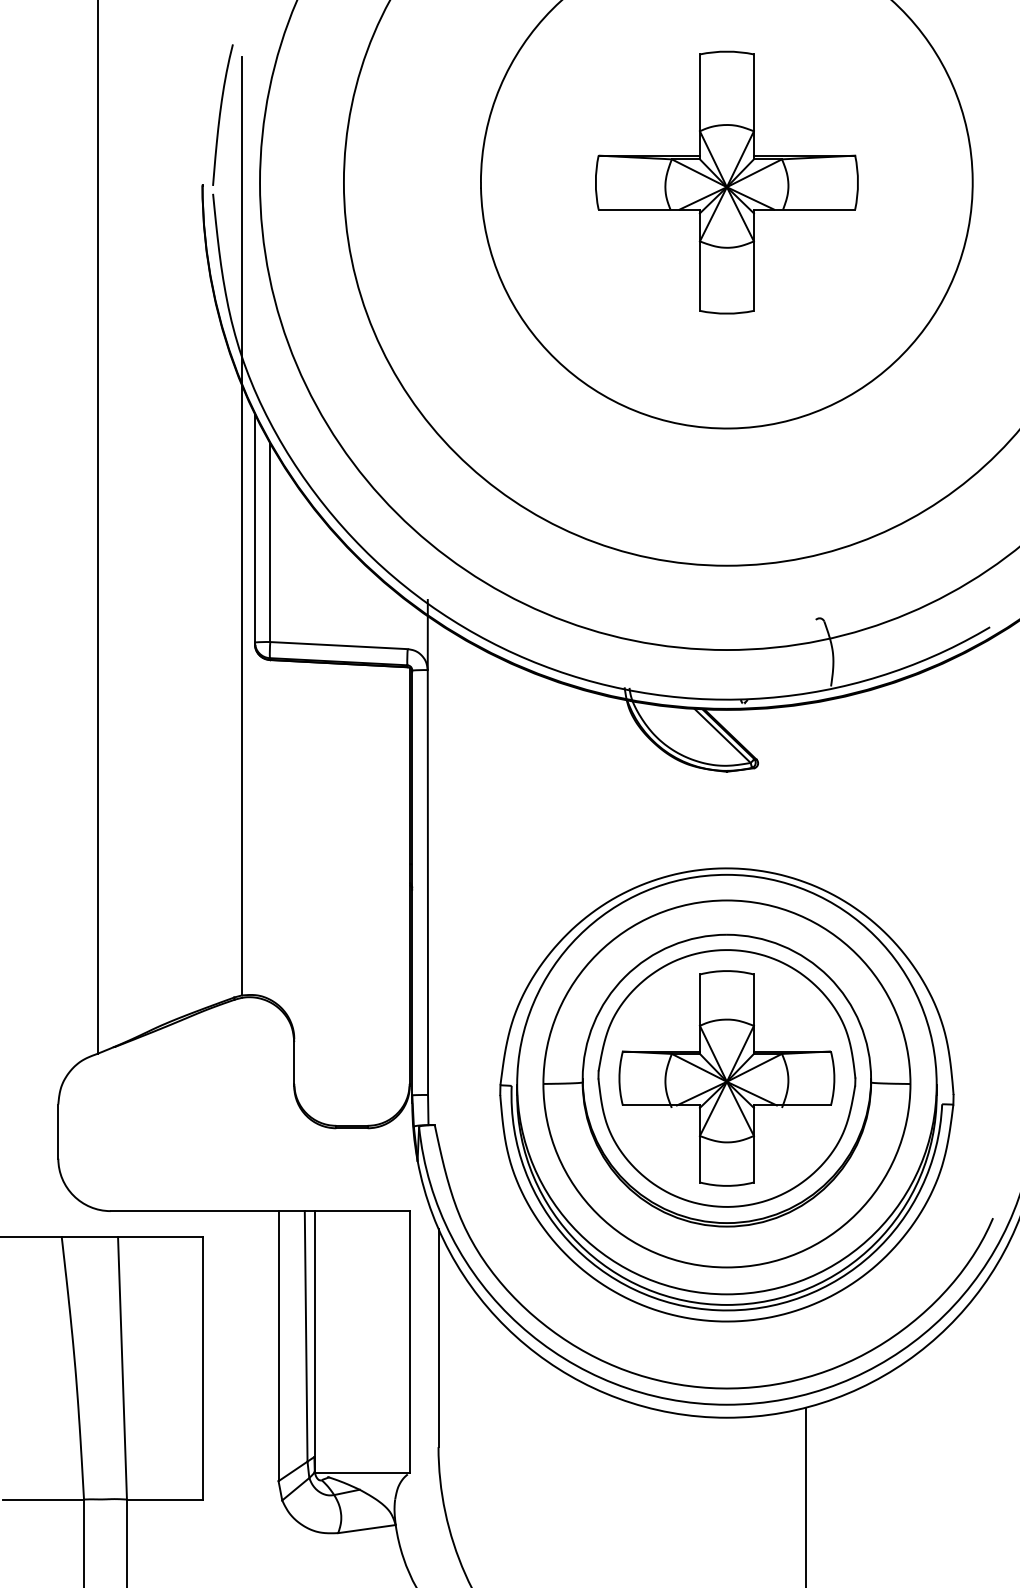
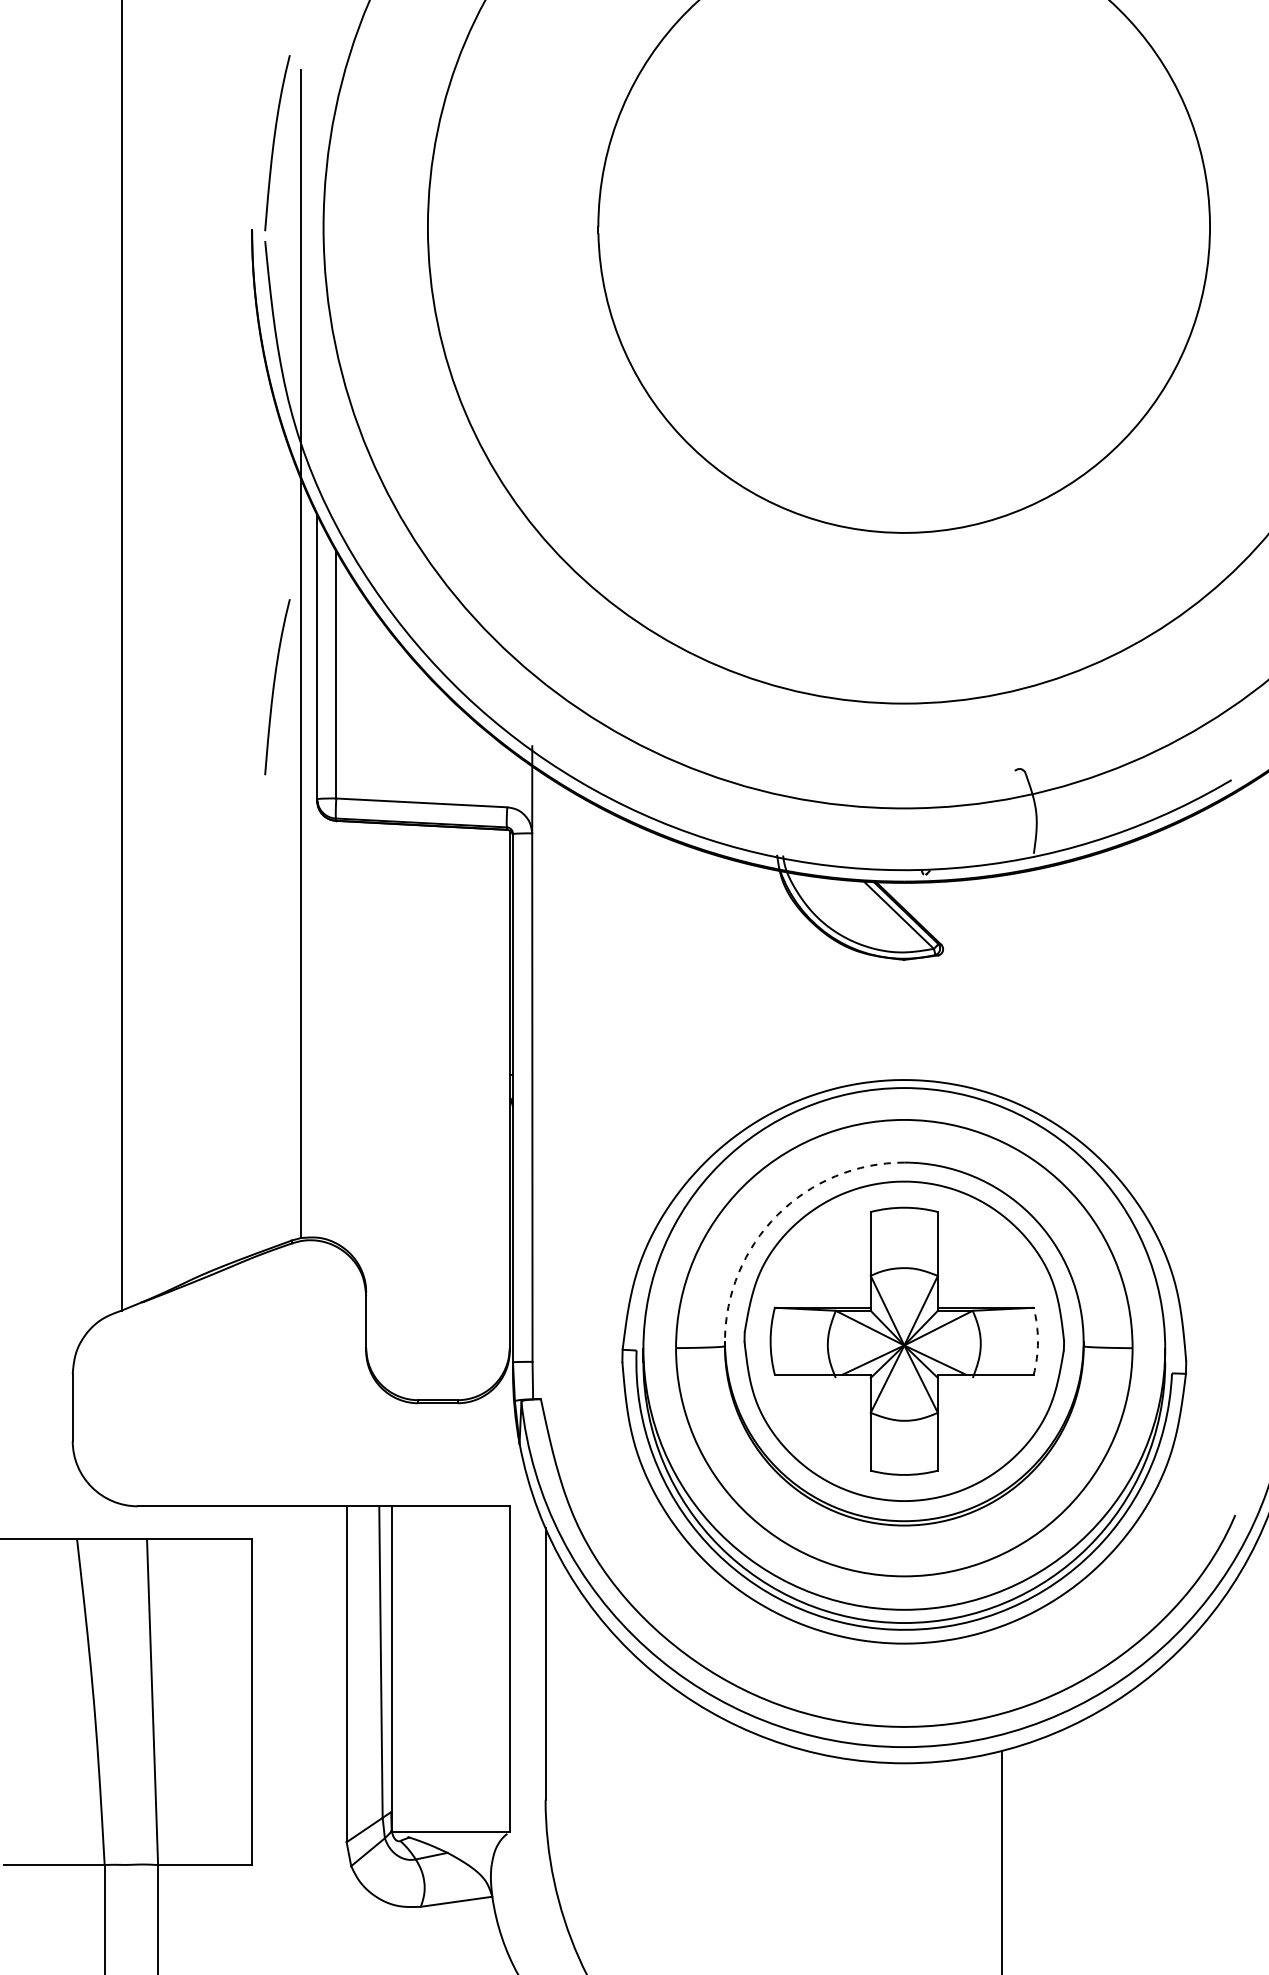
part: (727, 182) -> (904, 226), removed
curve: (220, 552) -> (274, 687), added
arc: (624, 977) -> (777, 1215), solid -> dashed
arc: (834, 1078) -> (1037, 1341), solid -> dashed

